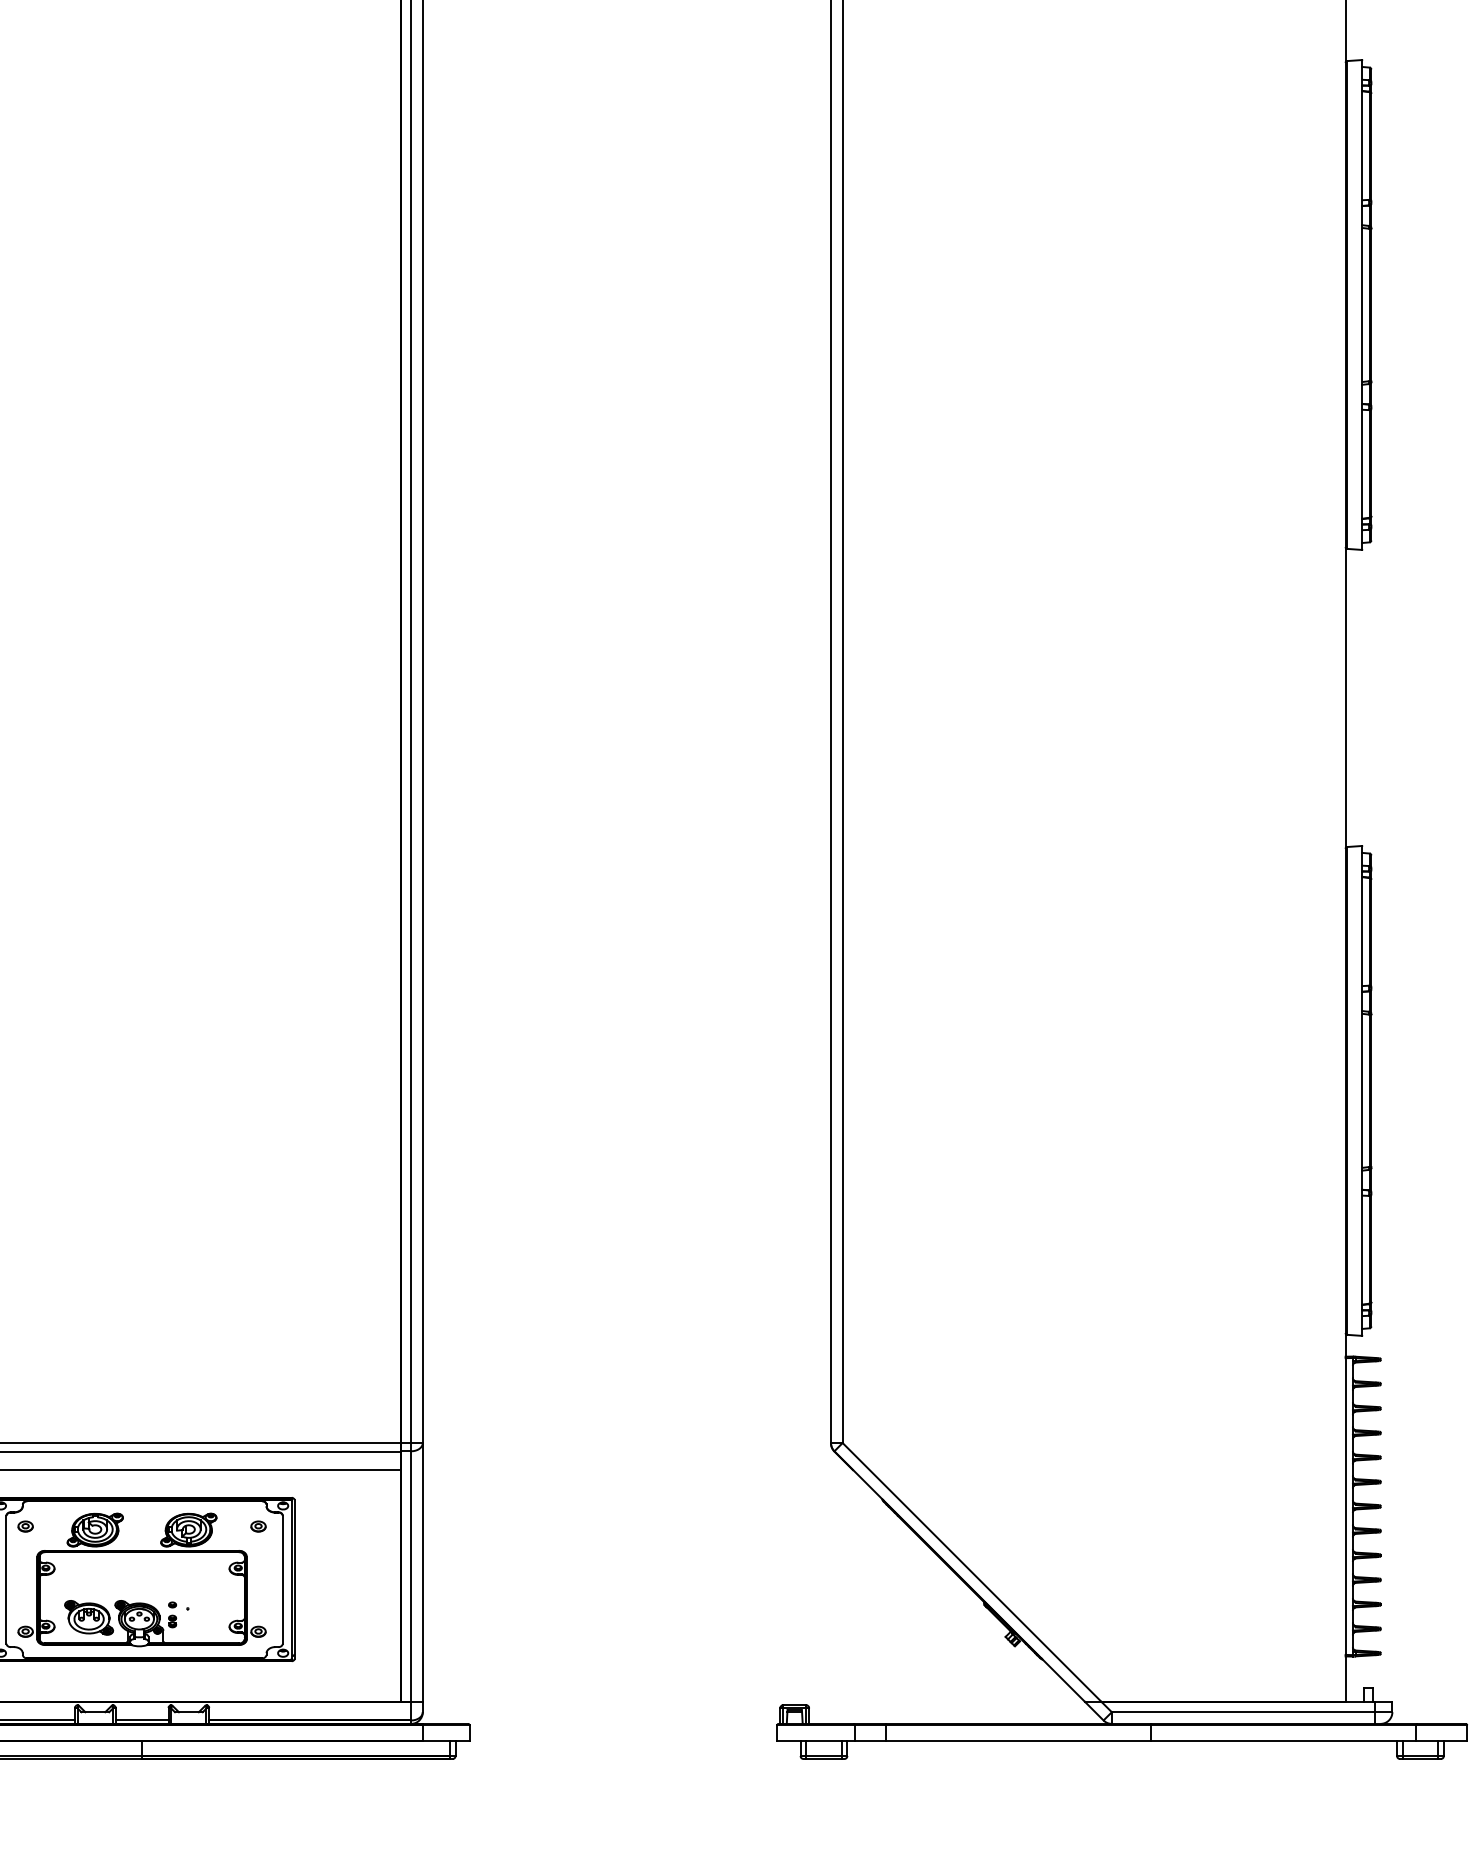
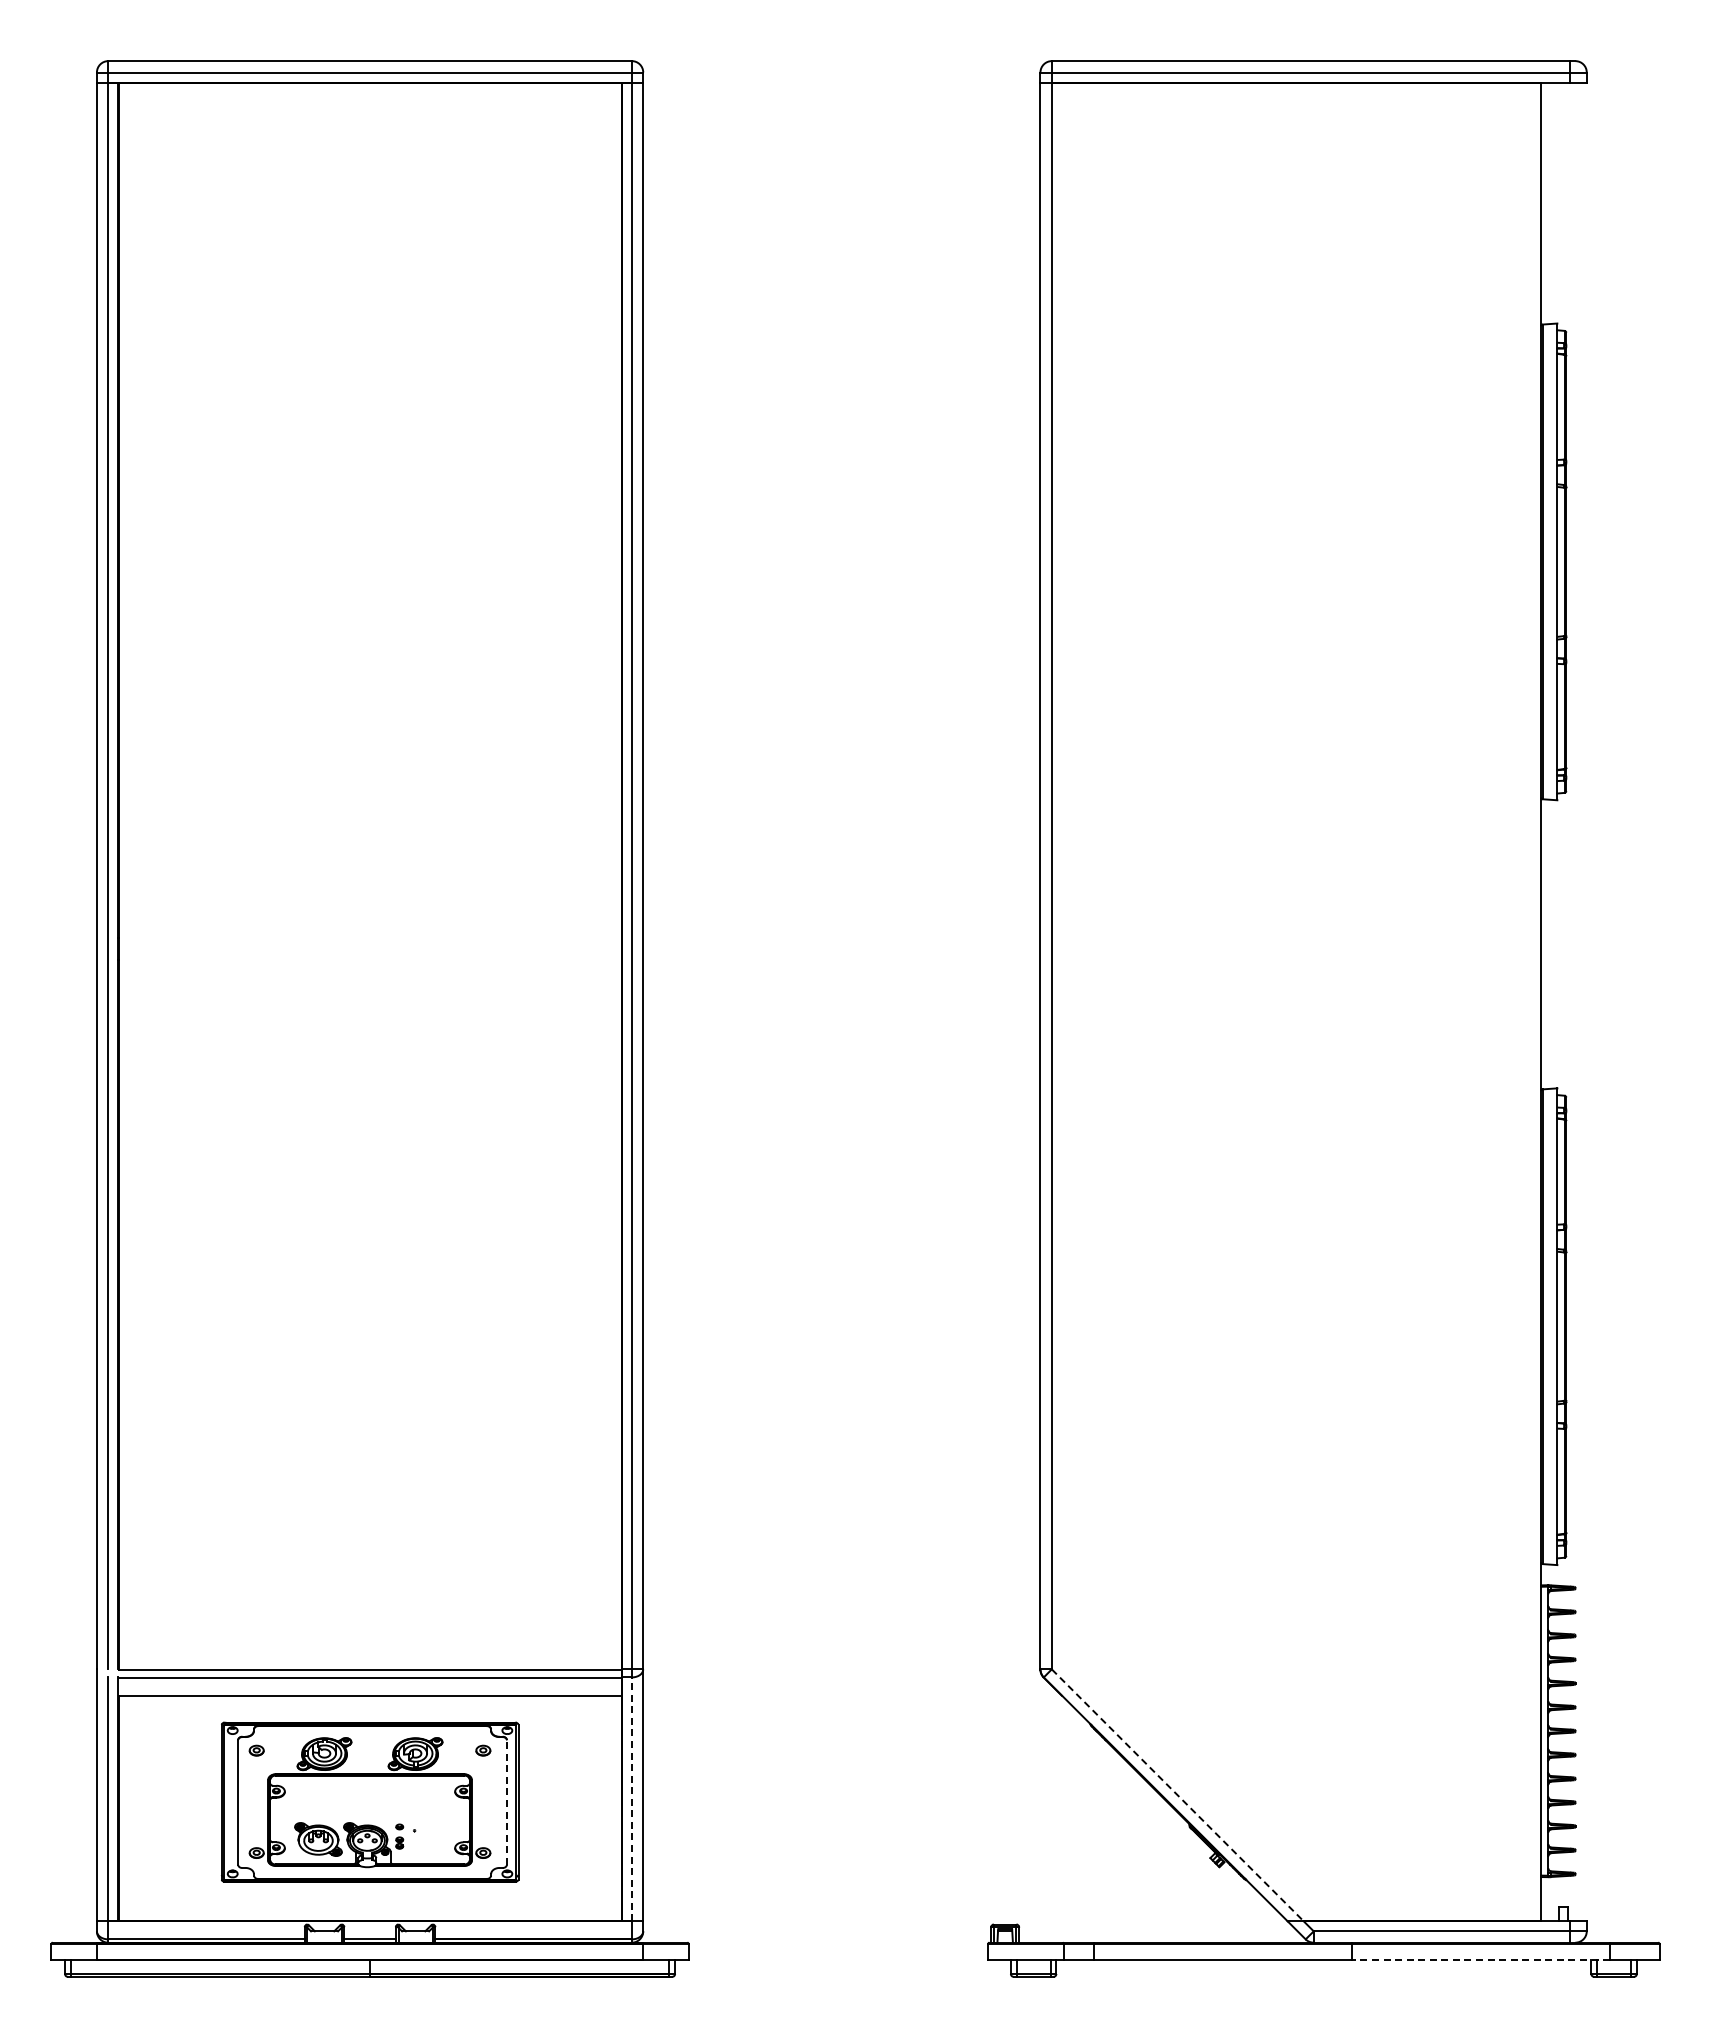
line: (972, 1572) -> (1178, 1795), solid -> dashed
line: (410, 1576) -> (631, 1799), solid -> dashed
line: (283, 1579) -> (507, 1802), solid -> dashed
line: (1283, 1741) -> (1480, 1959), solid -> dashed

